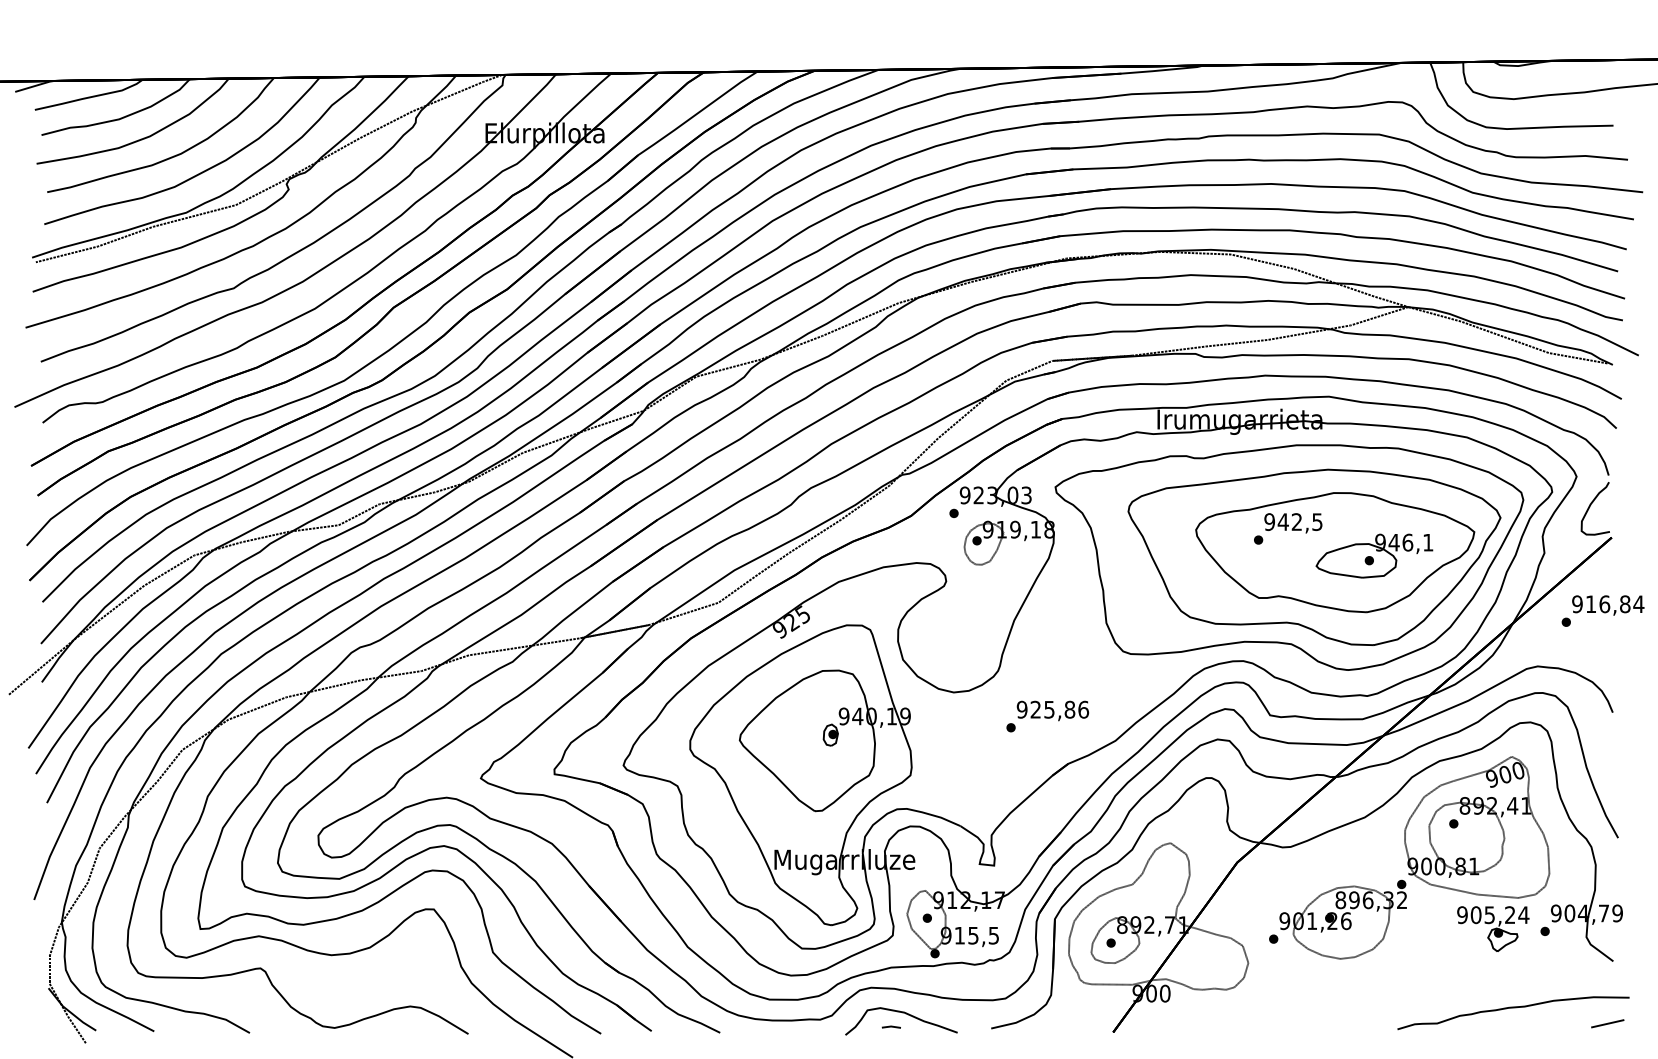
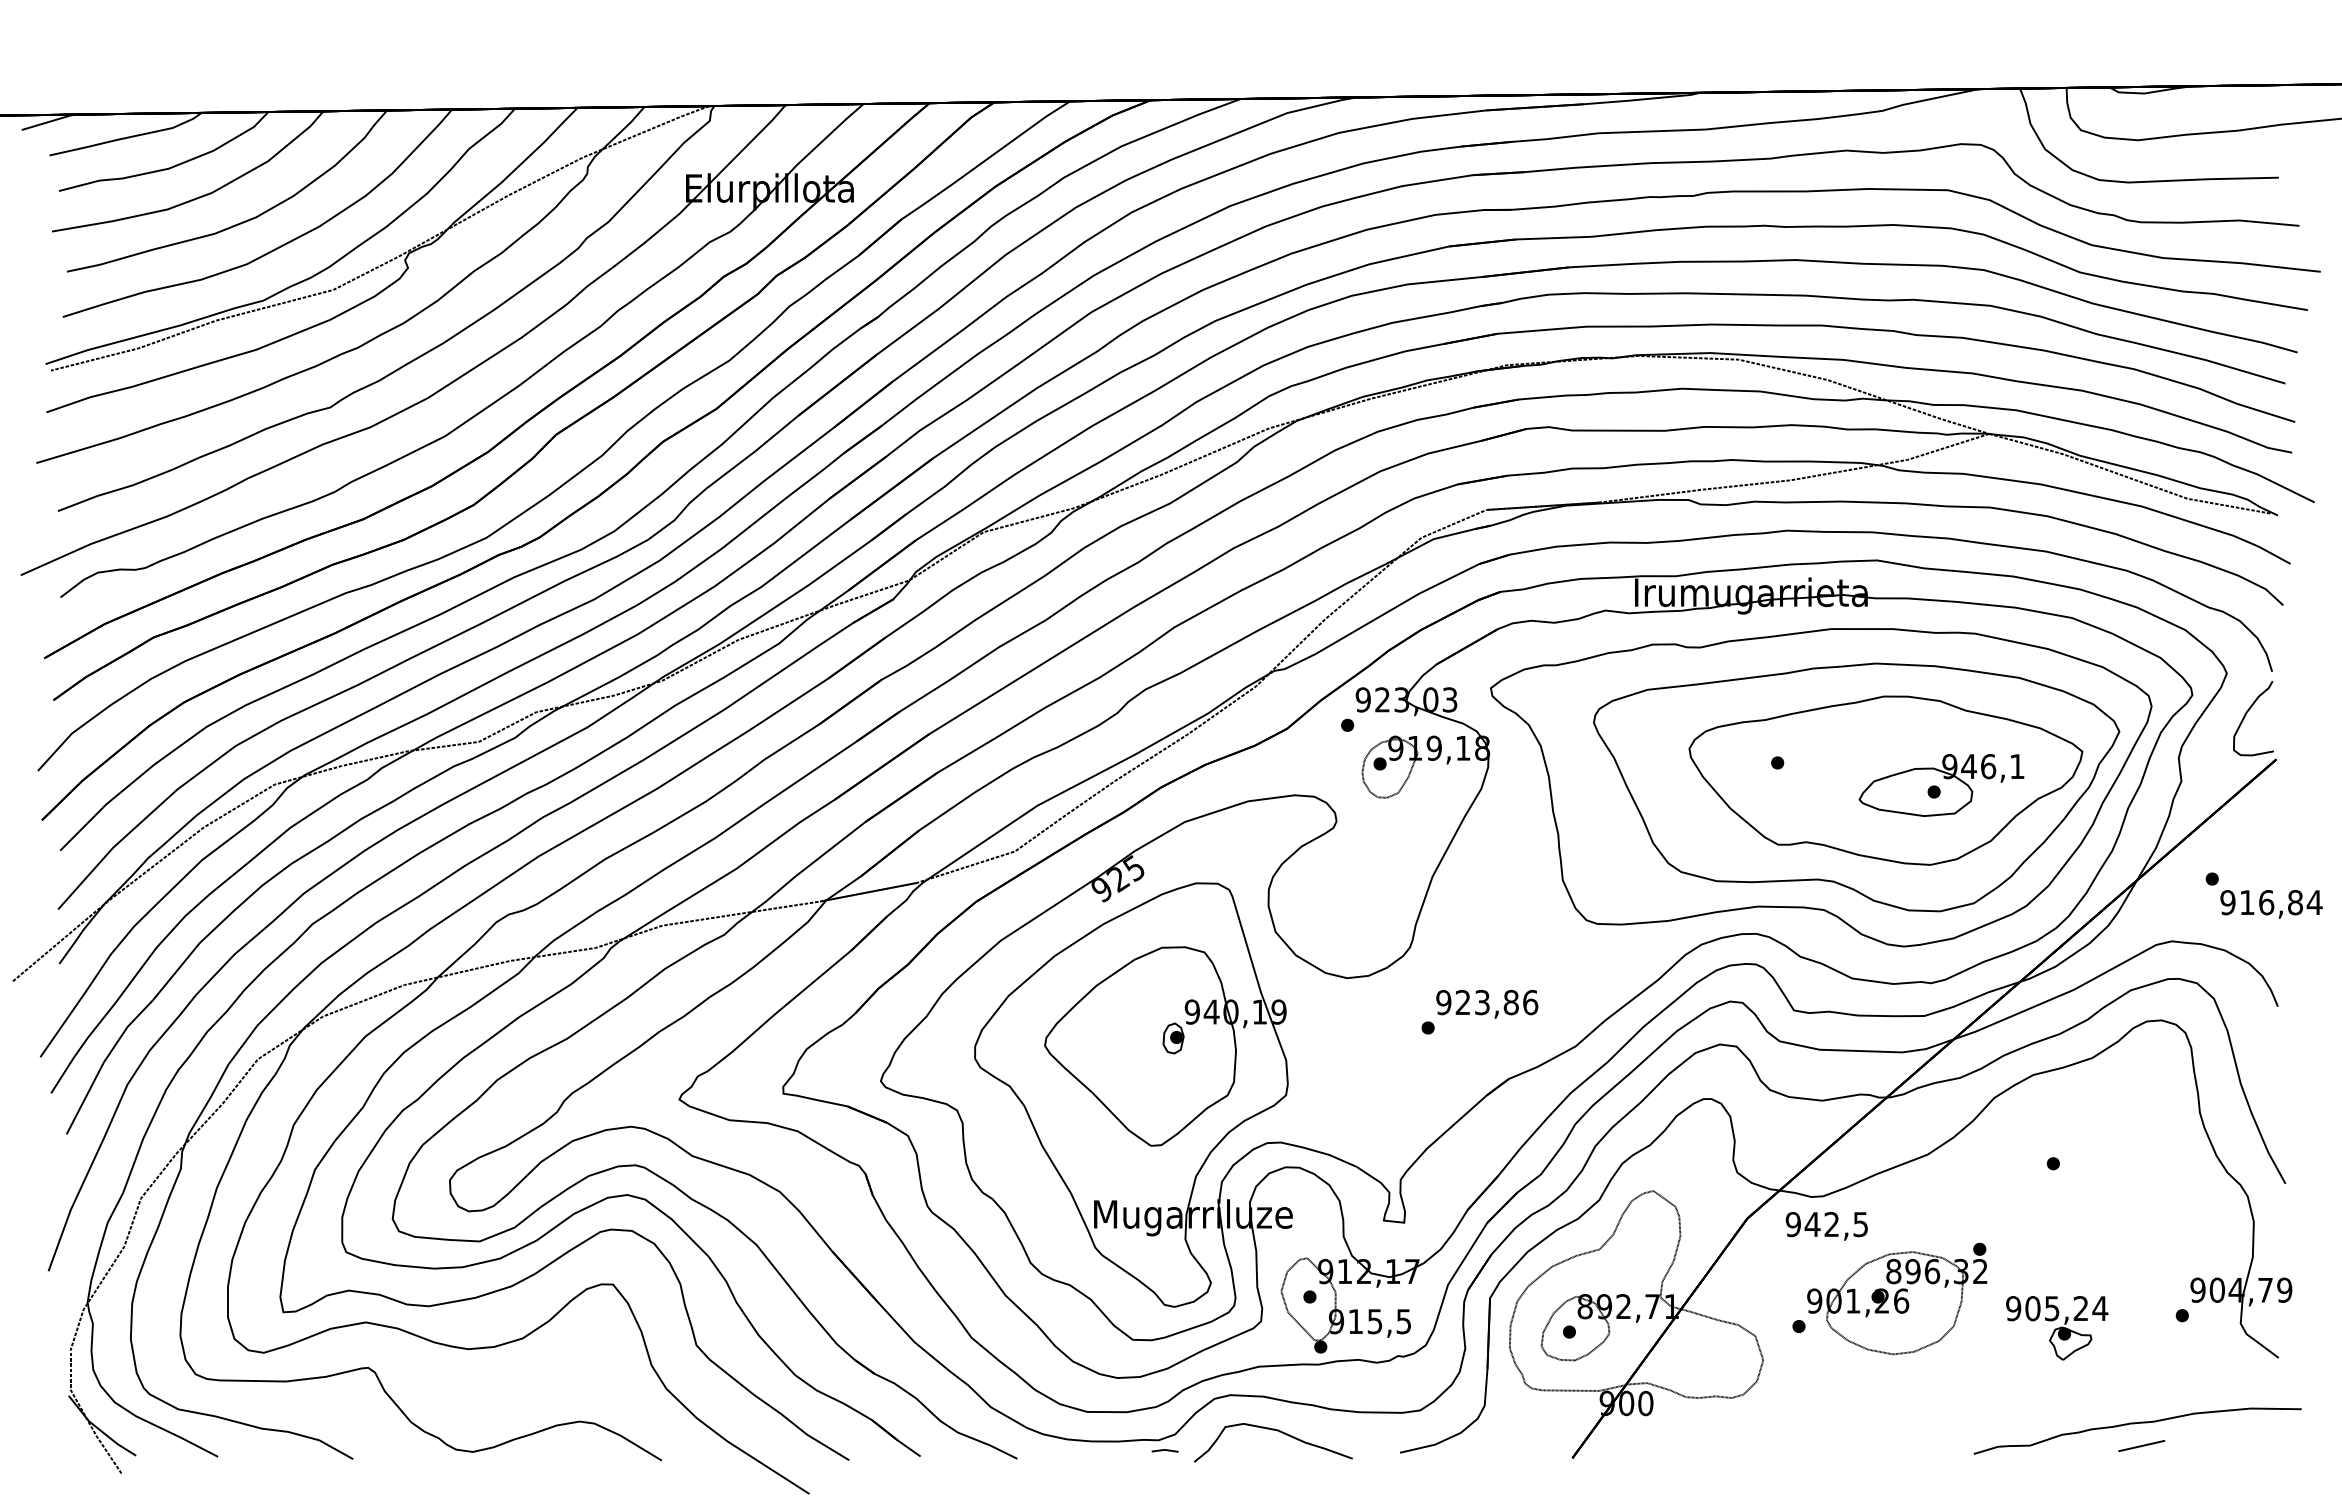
text: (1293, 522) -> (1826, 1225), moved
text: (1608, 605) -> (2271, 904), moved
text: (1049, 709) -> (1482, 1001), 925,86 -> 923,86
part: (1477, 827) -> (2086, 1168), removed
part: (1493, 929) -> (2057, 1328), moved
line: (1607, 1023) -> (2141, 1445), moved
line: (890, 1026) -> (1164, 1450), moved

